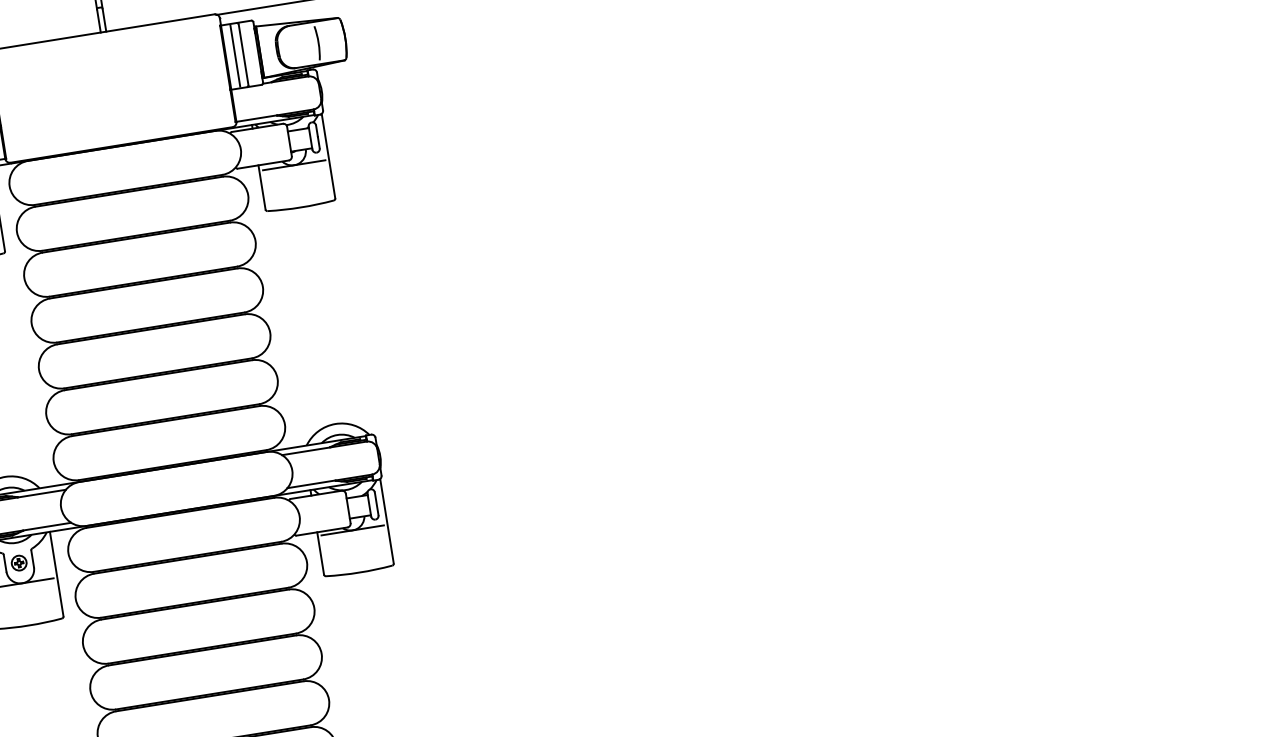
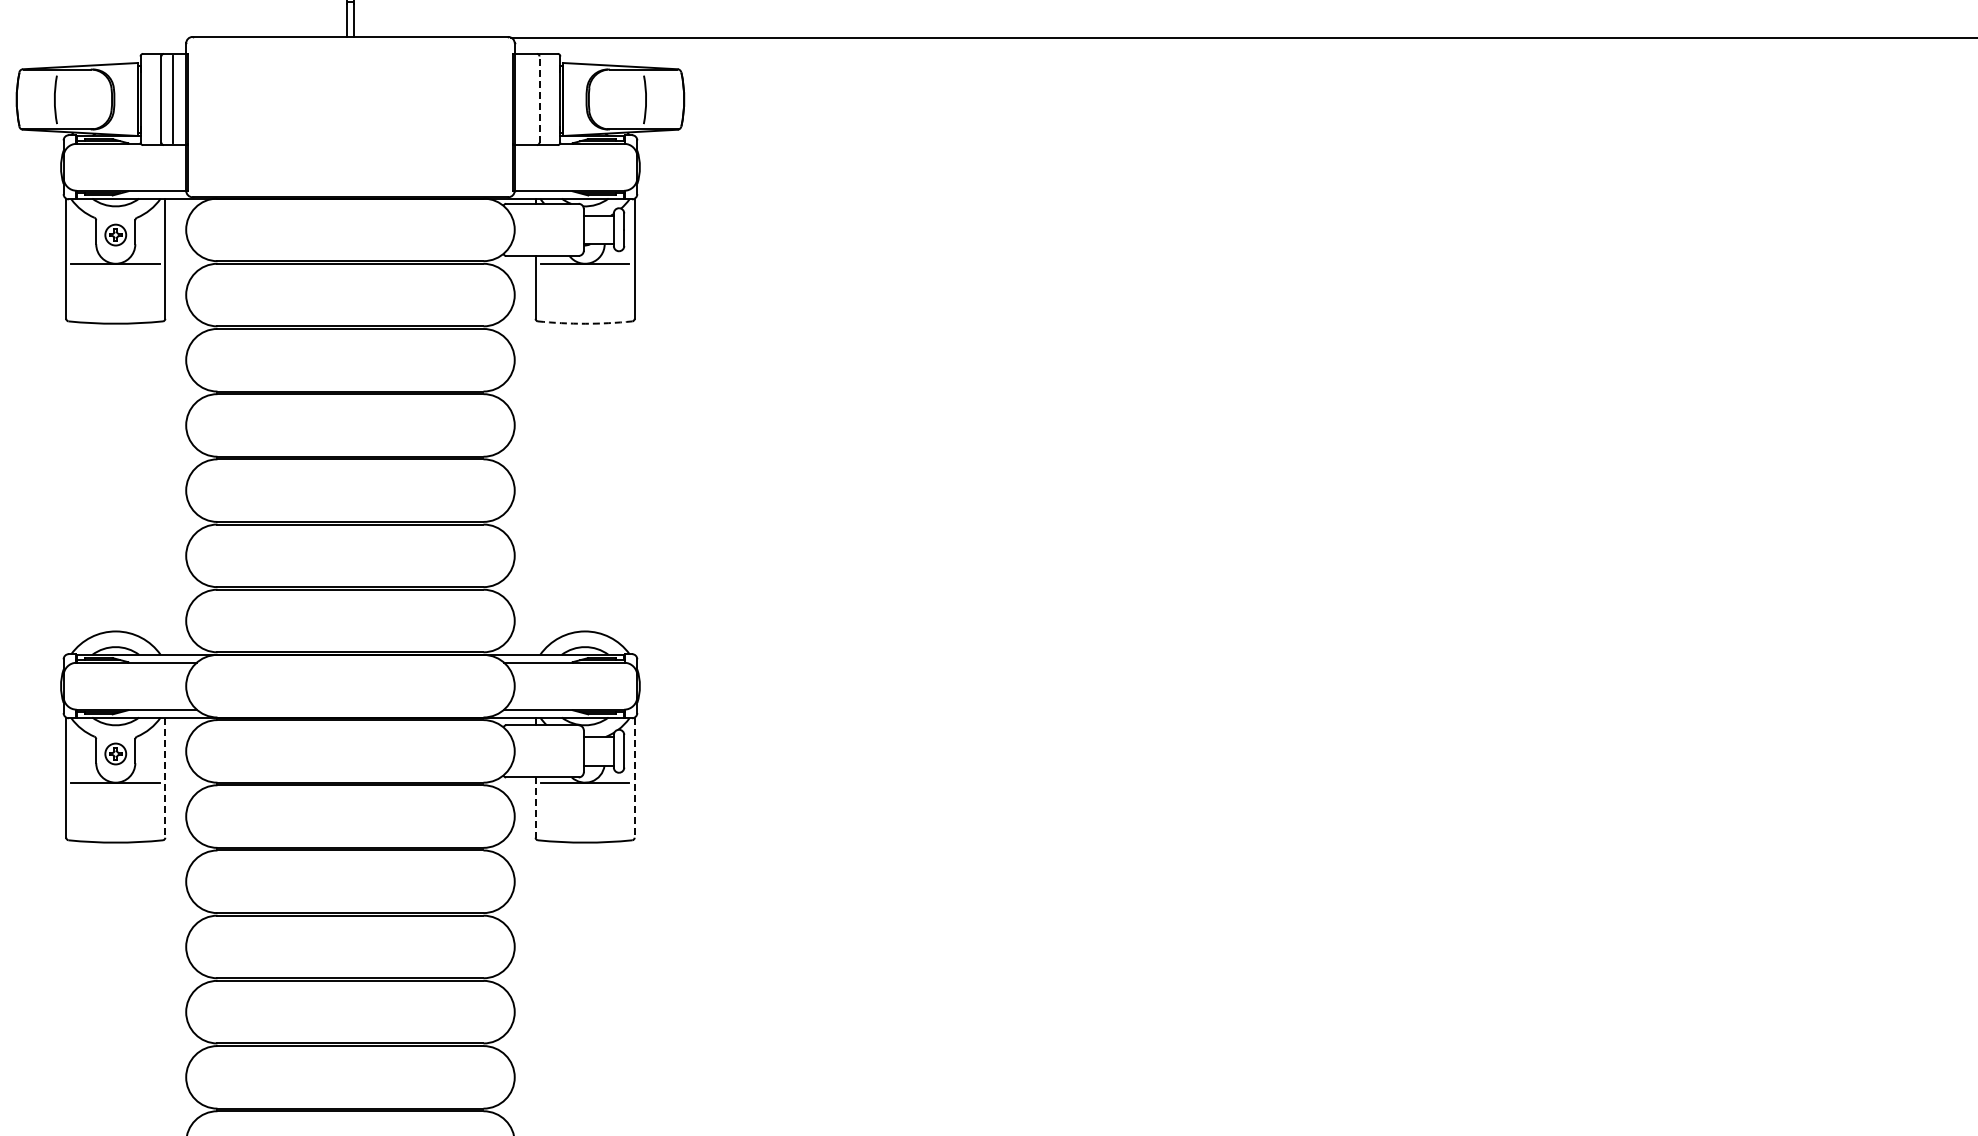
line: (243, 54) -> (539, 99), solid -> dashed
line: (235, 56) -> (527, 99), removed
arc: (301, 207) -> (585, 323), solid -> dashed
line: (386, 521) -> (634, 778), solid -> dashed
line: (320, 554) -> (535, 808), solid -> dashed
line: (56, 574) -> (165, 778), solid -> dashed

